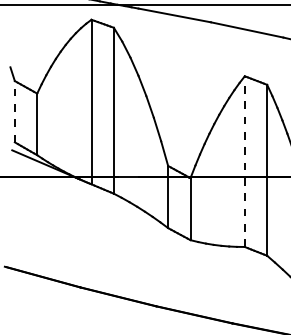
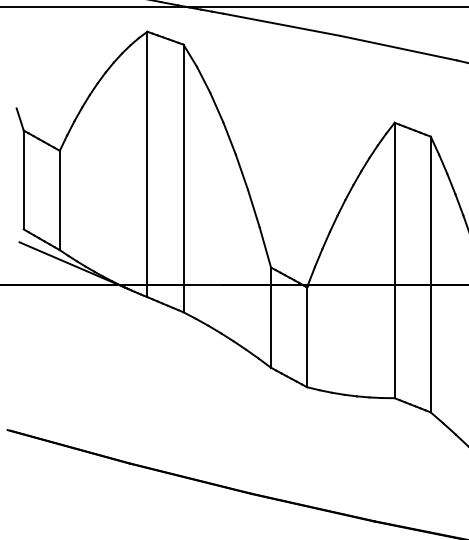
line: (14, 111) -> (23, 179), dashed -> solid
line: (244, 161) -> (394, 260), dashed -> solid

